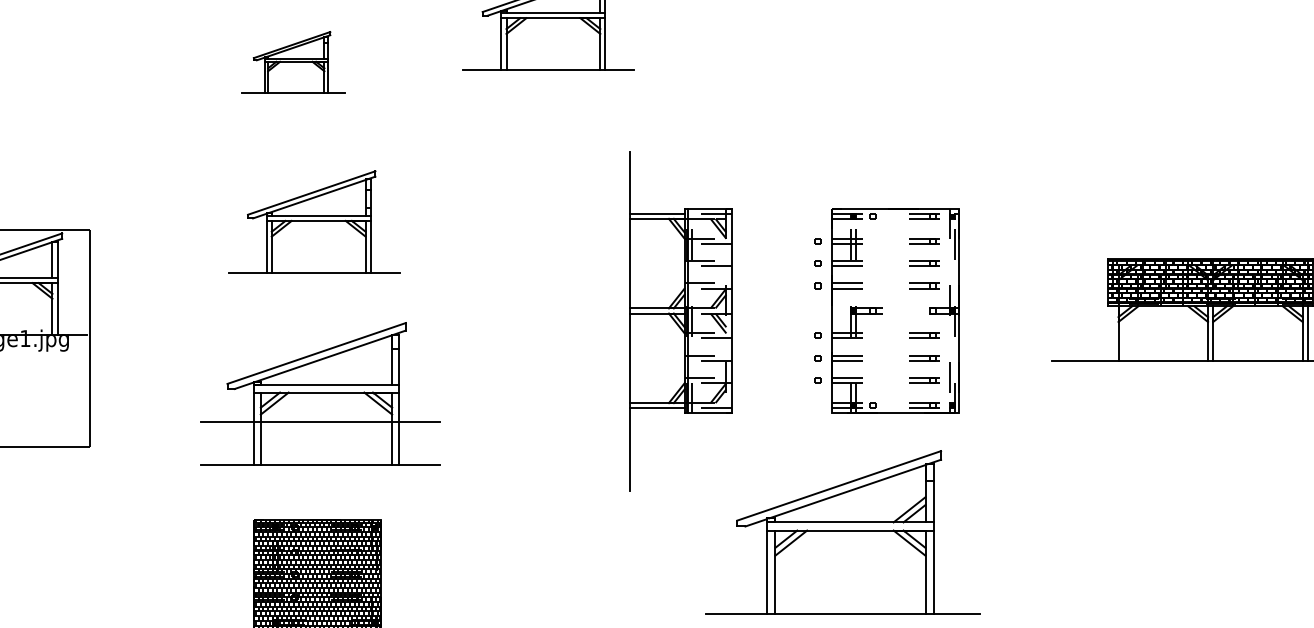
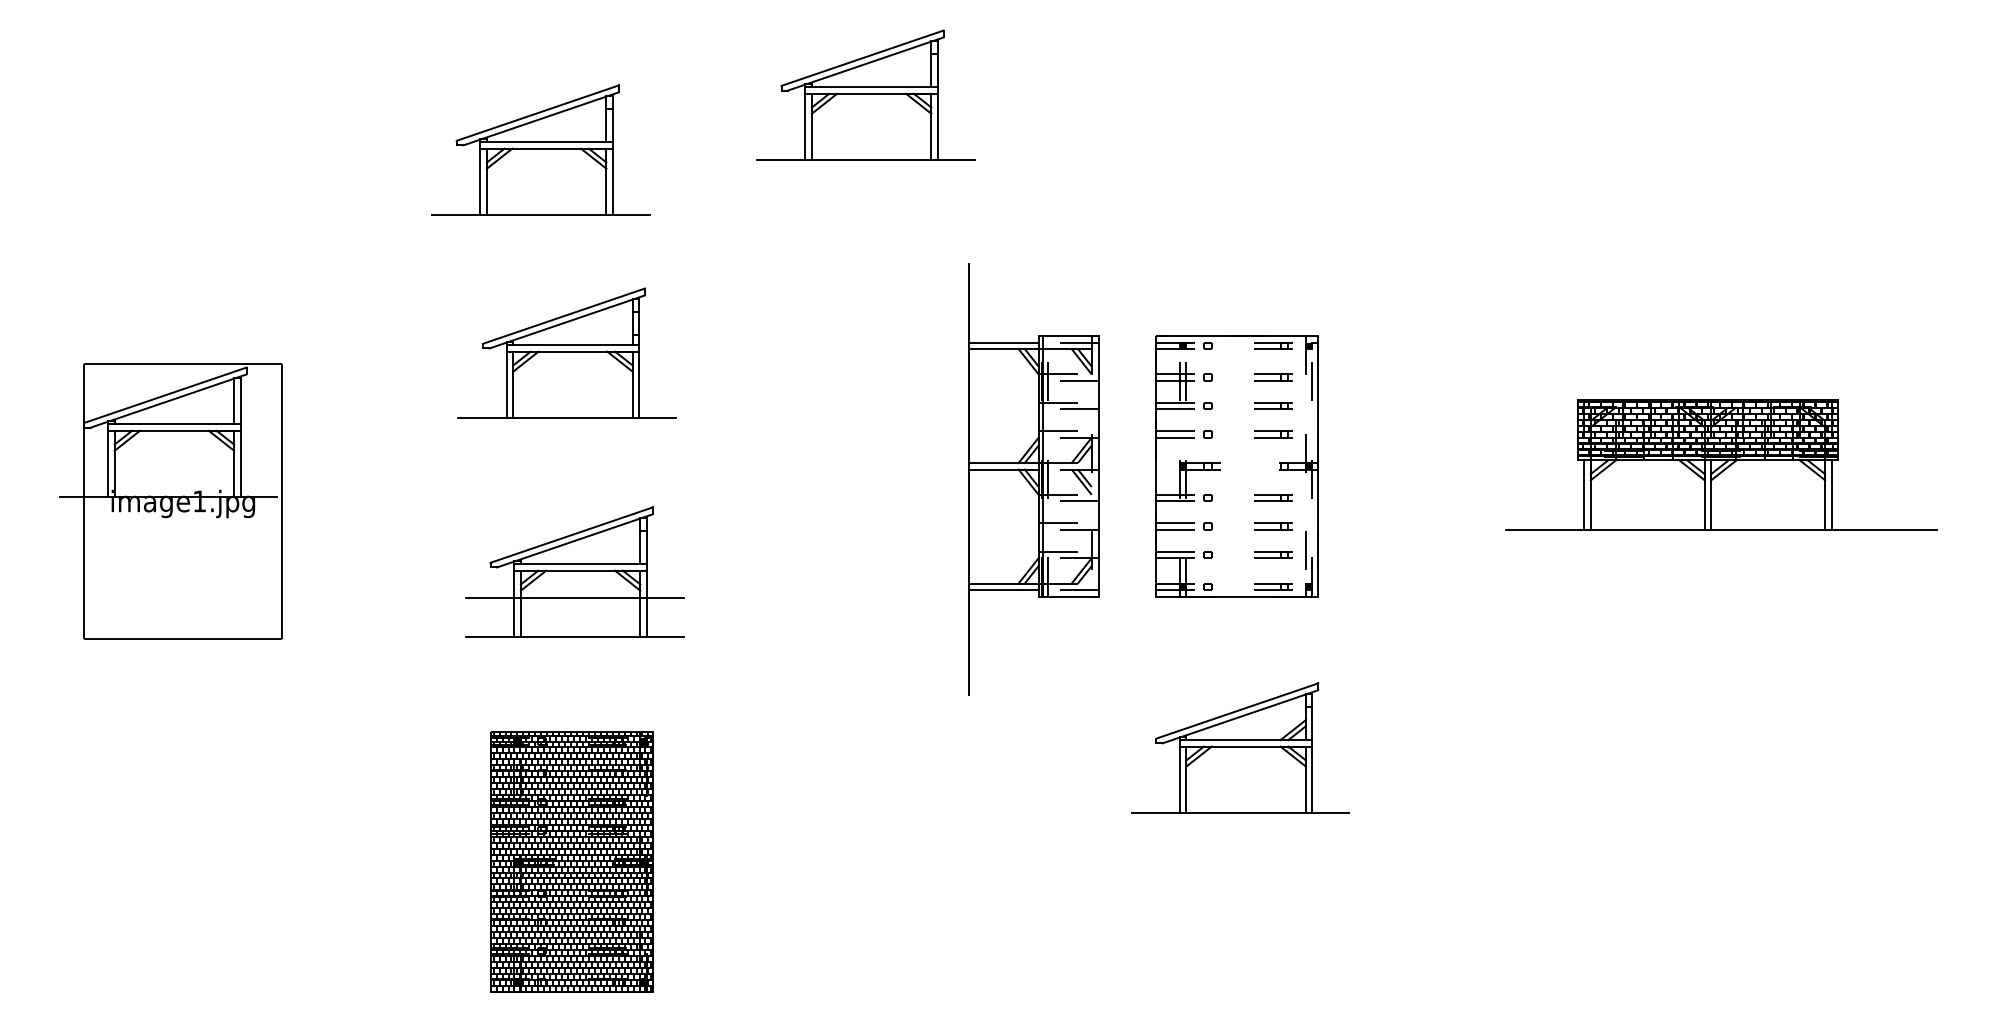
part: (293, 62) -> (540, 149), size x1.67
part: (895, 311) -> (1236, 466), moved
line: (1113, 333) -> (1584, 494), added
part: (319, 393) -> (574, 571), size x0.71
part: (843, 531) -> (1240, 747), size x0.62

